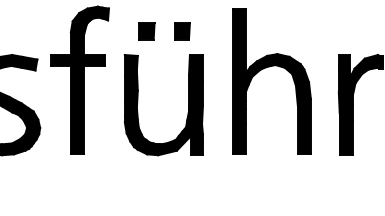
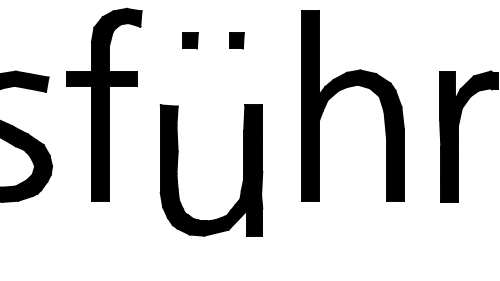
part: (146, 31) -> (190, 41), size x0.7
part: (182, 31) -> (237, 41), size x0.7
part: (188, 105) -> (243, 171), moved

